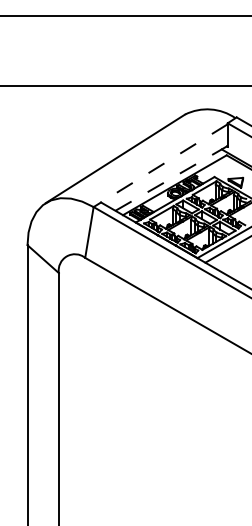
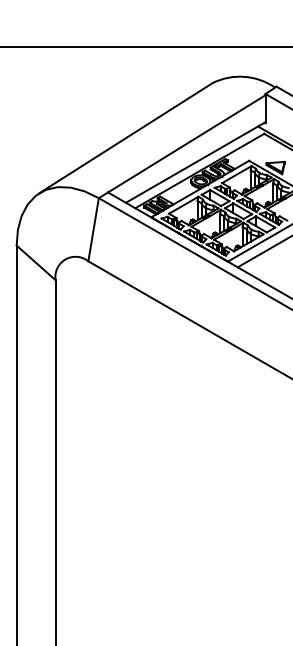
line: (163, 163) -> (185, 143), dashed -> solid
line: (171, 178) -> (195, 162), dashed -> solid

